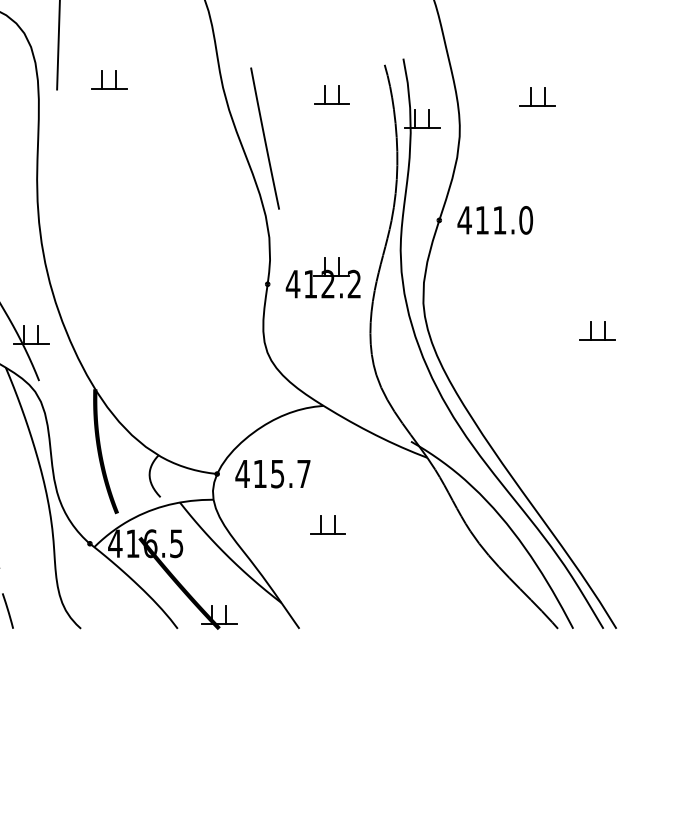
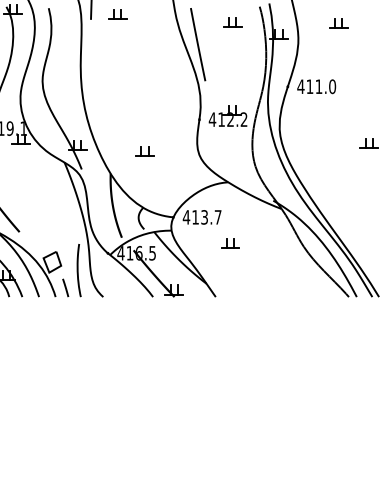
part: (160, 346) -> (144, 151), added
text: (277, 472) -> (204, 216), 415.7 -> 413.7
curve: (32, 577) -> (78, 270), added

